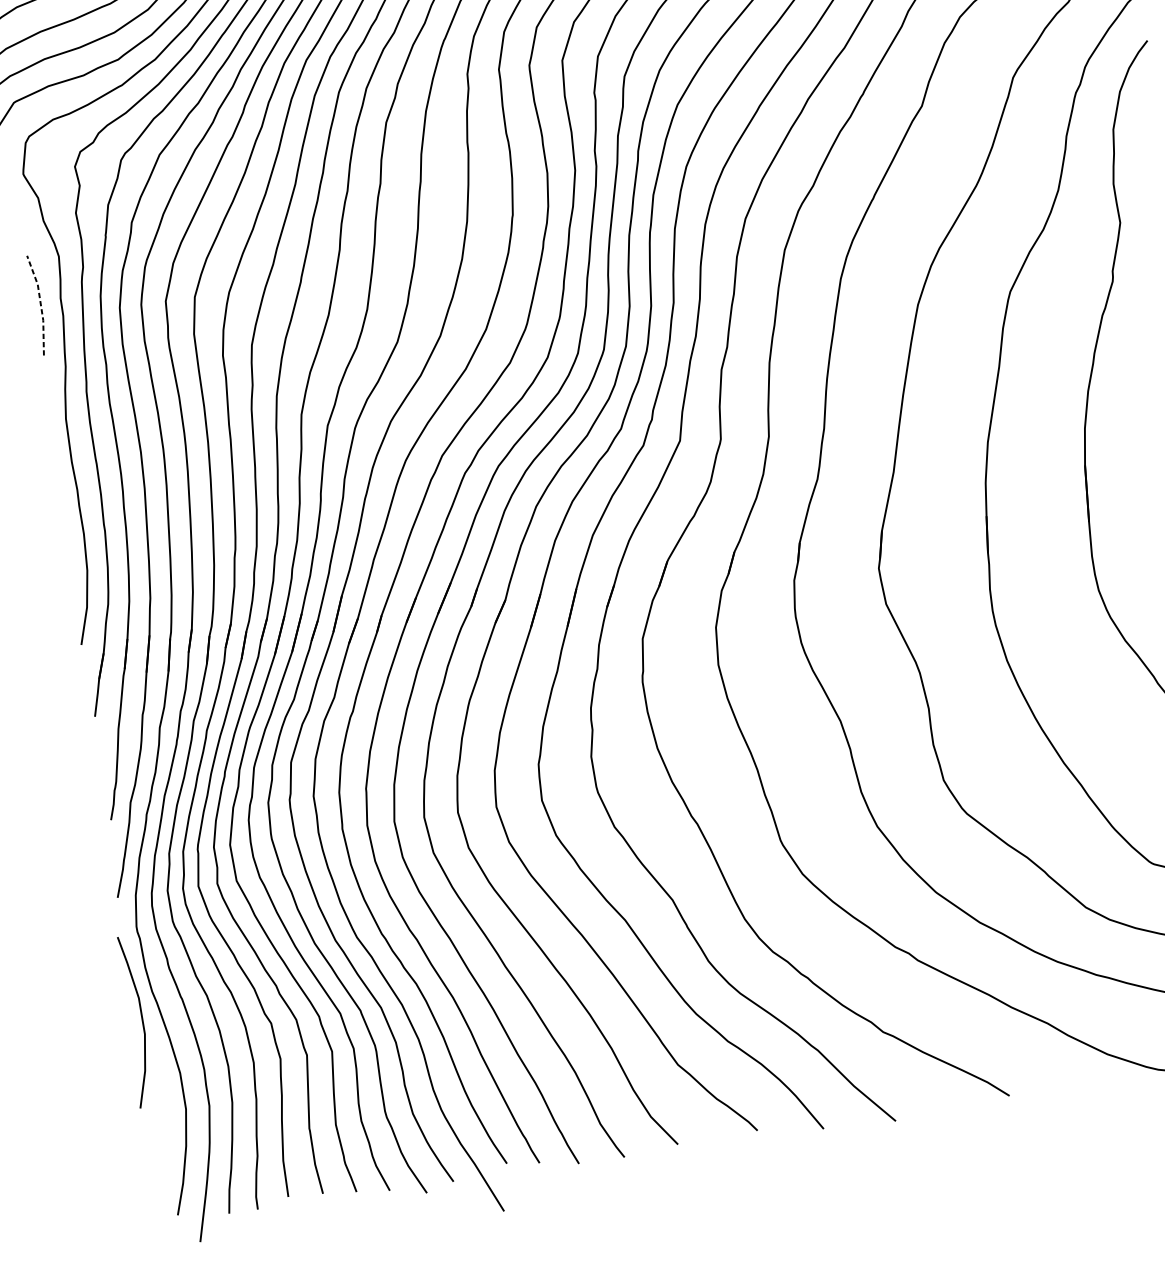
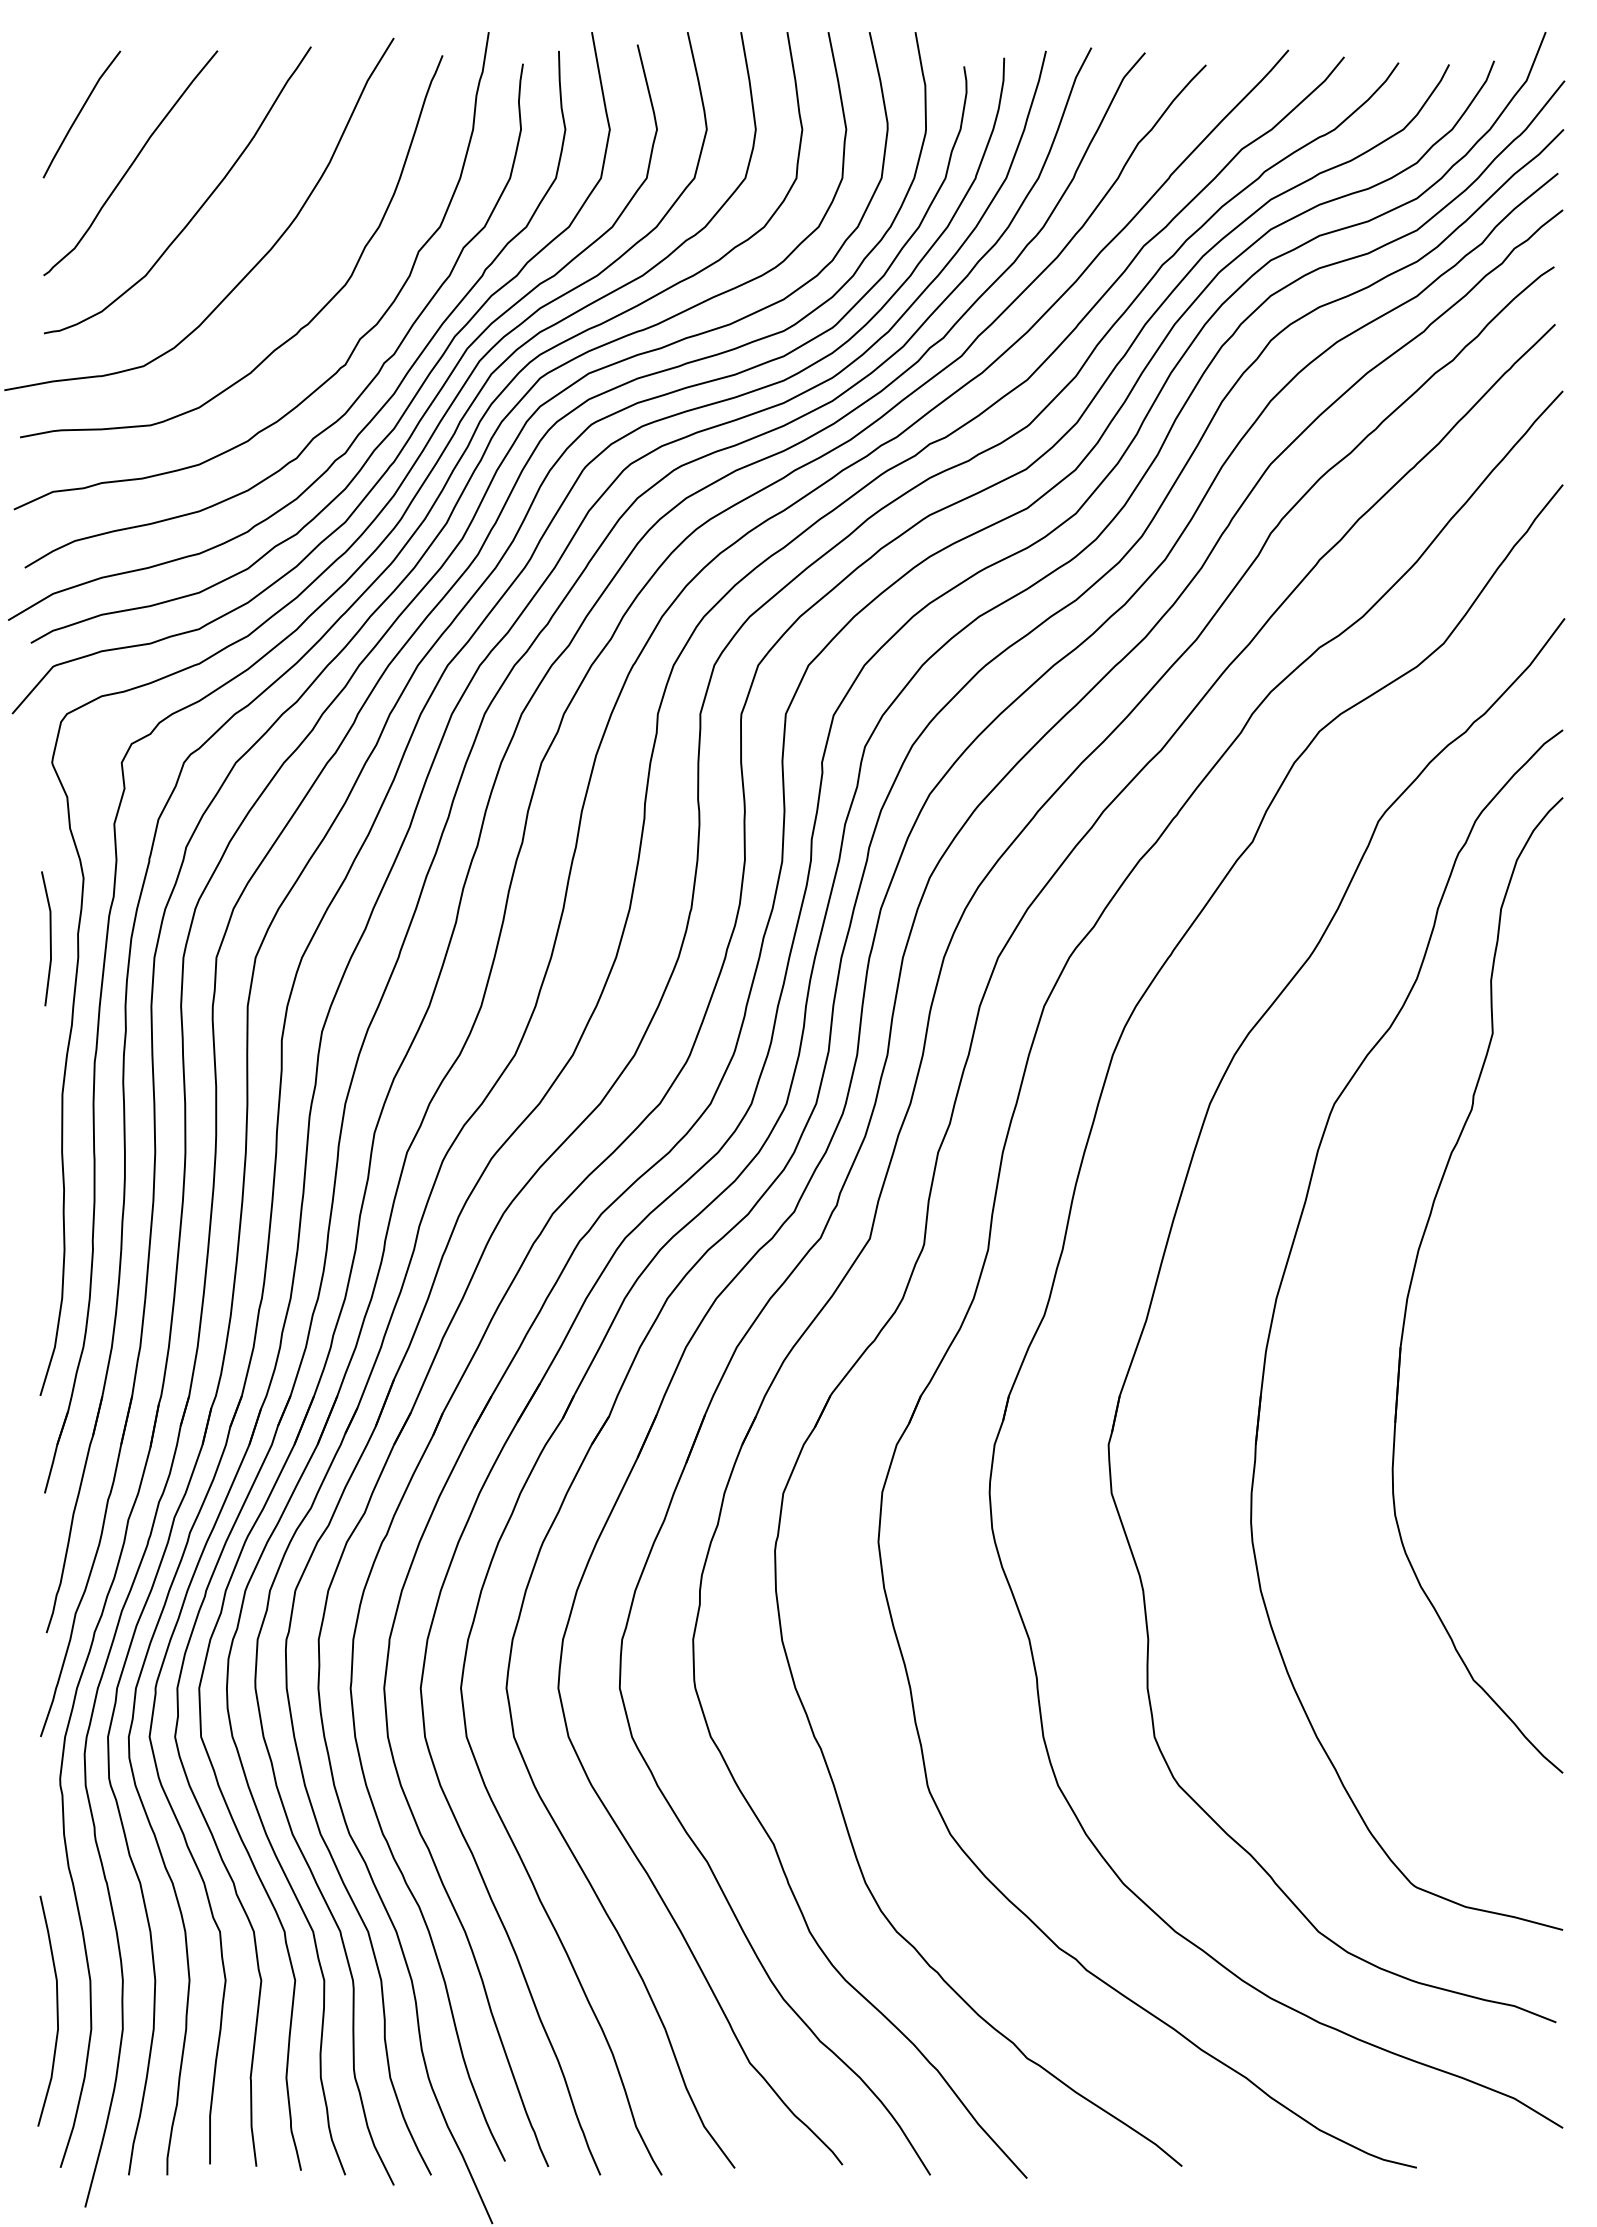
line: (40, 304) -> (50, 938), dashed -> solid
curve: (141, 1020) -> (56, 2010), moved

